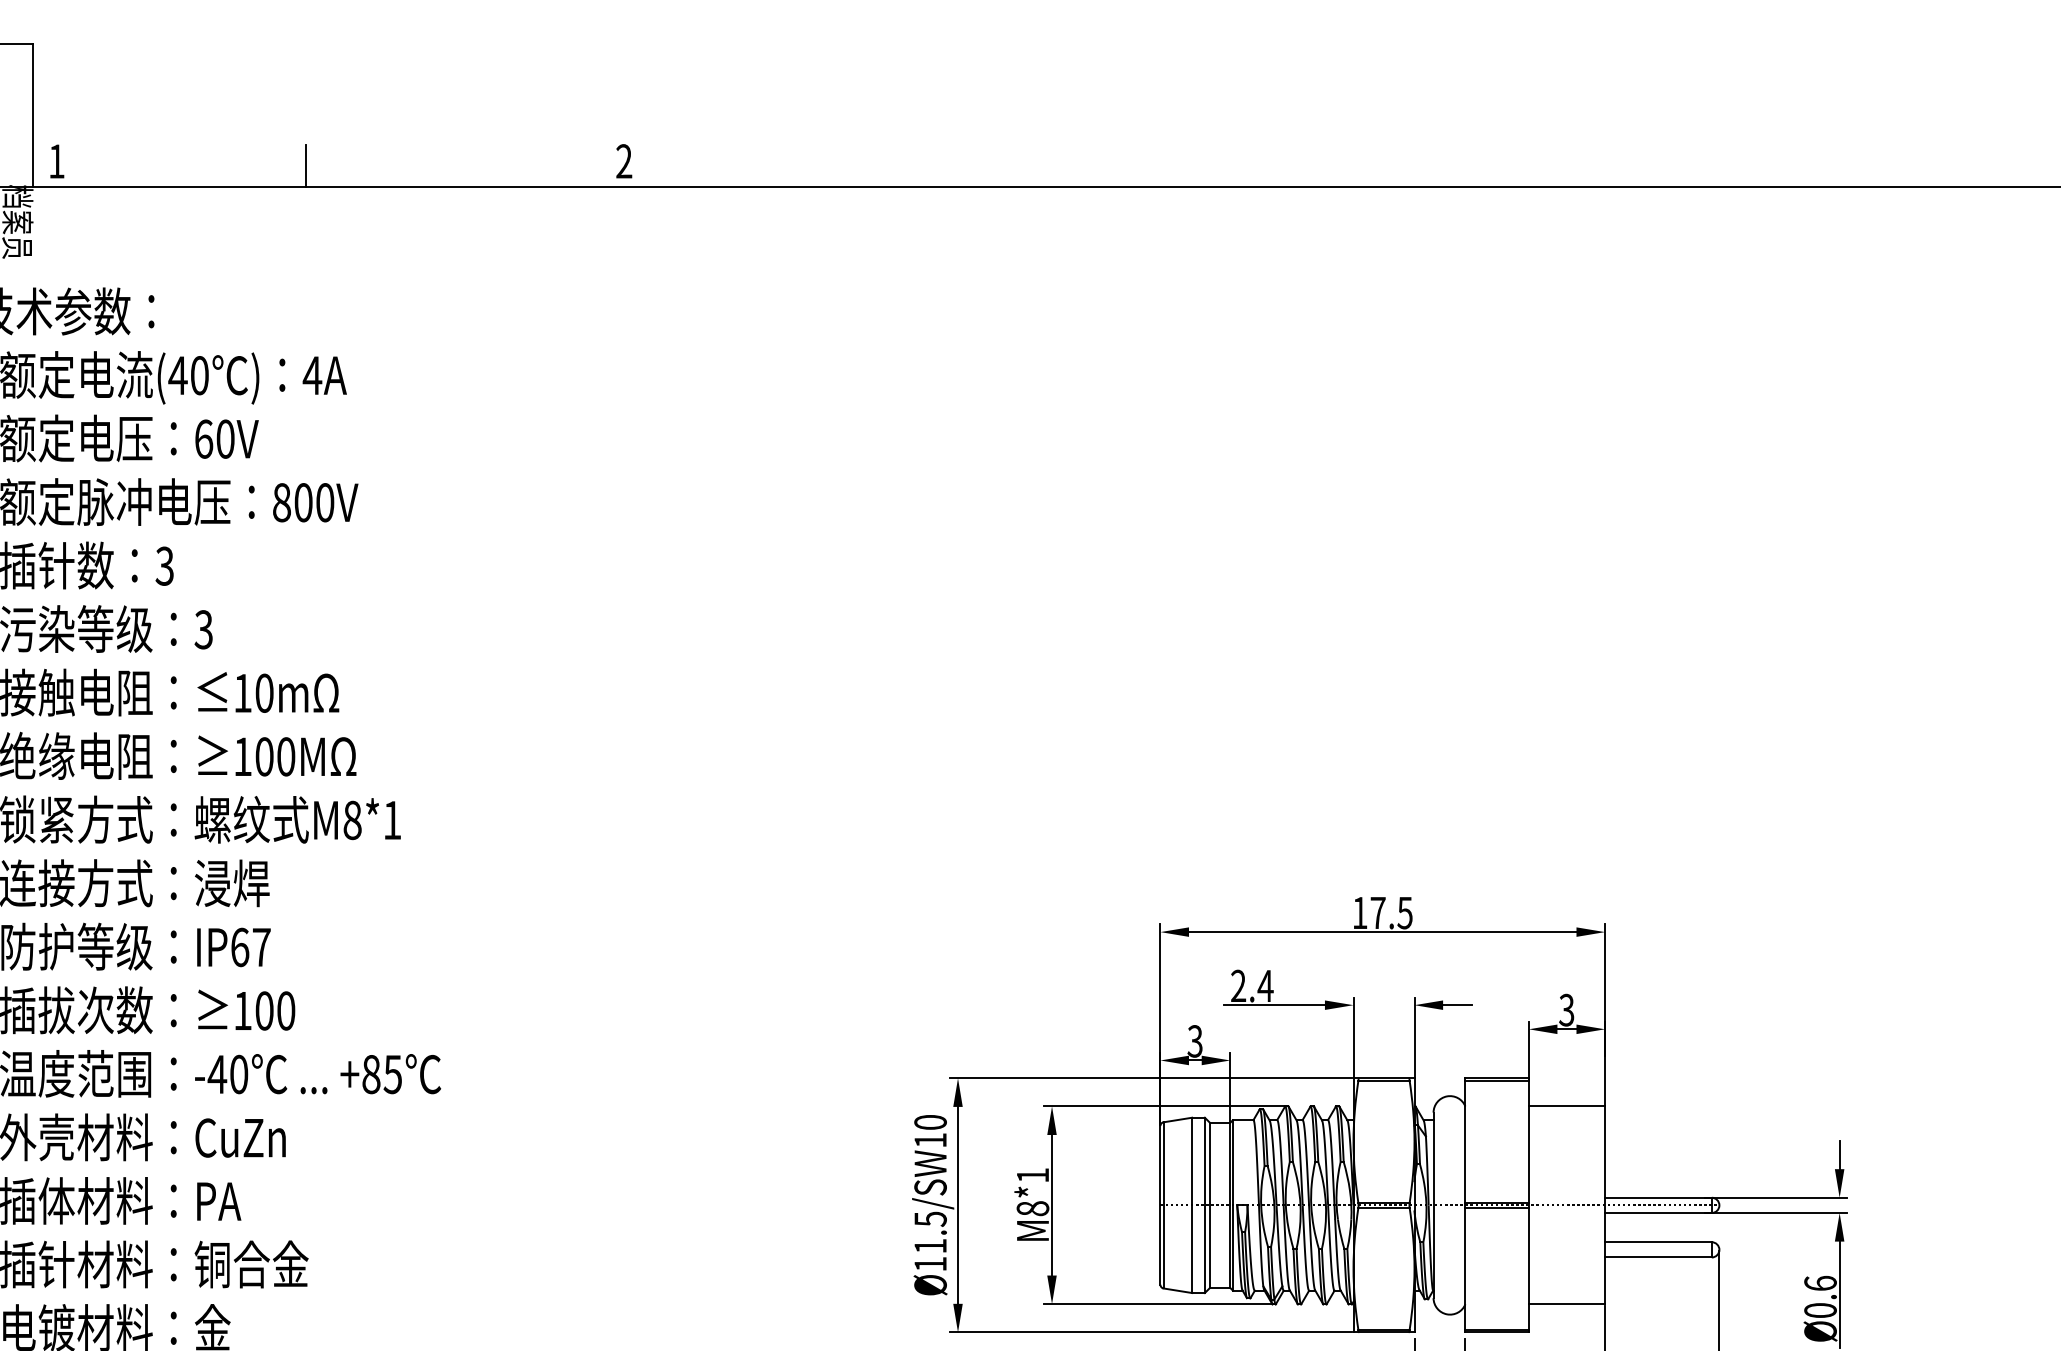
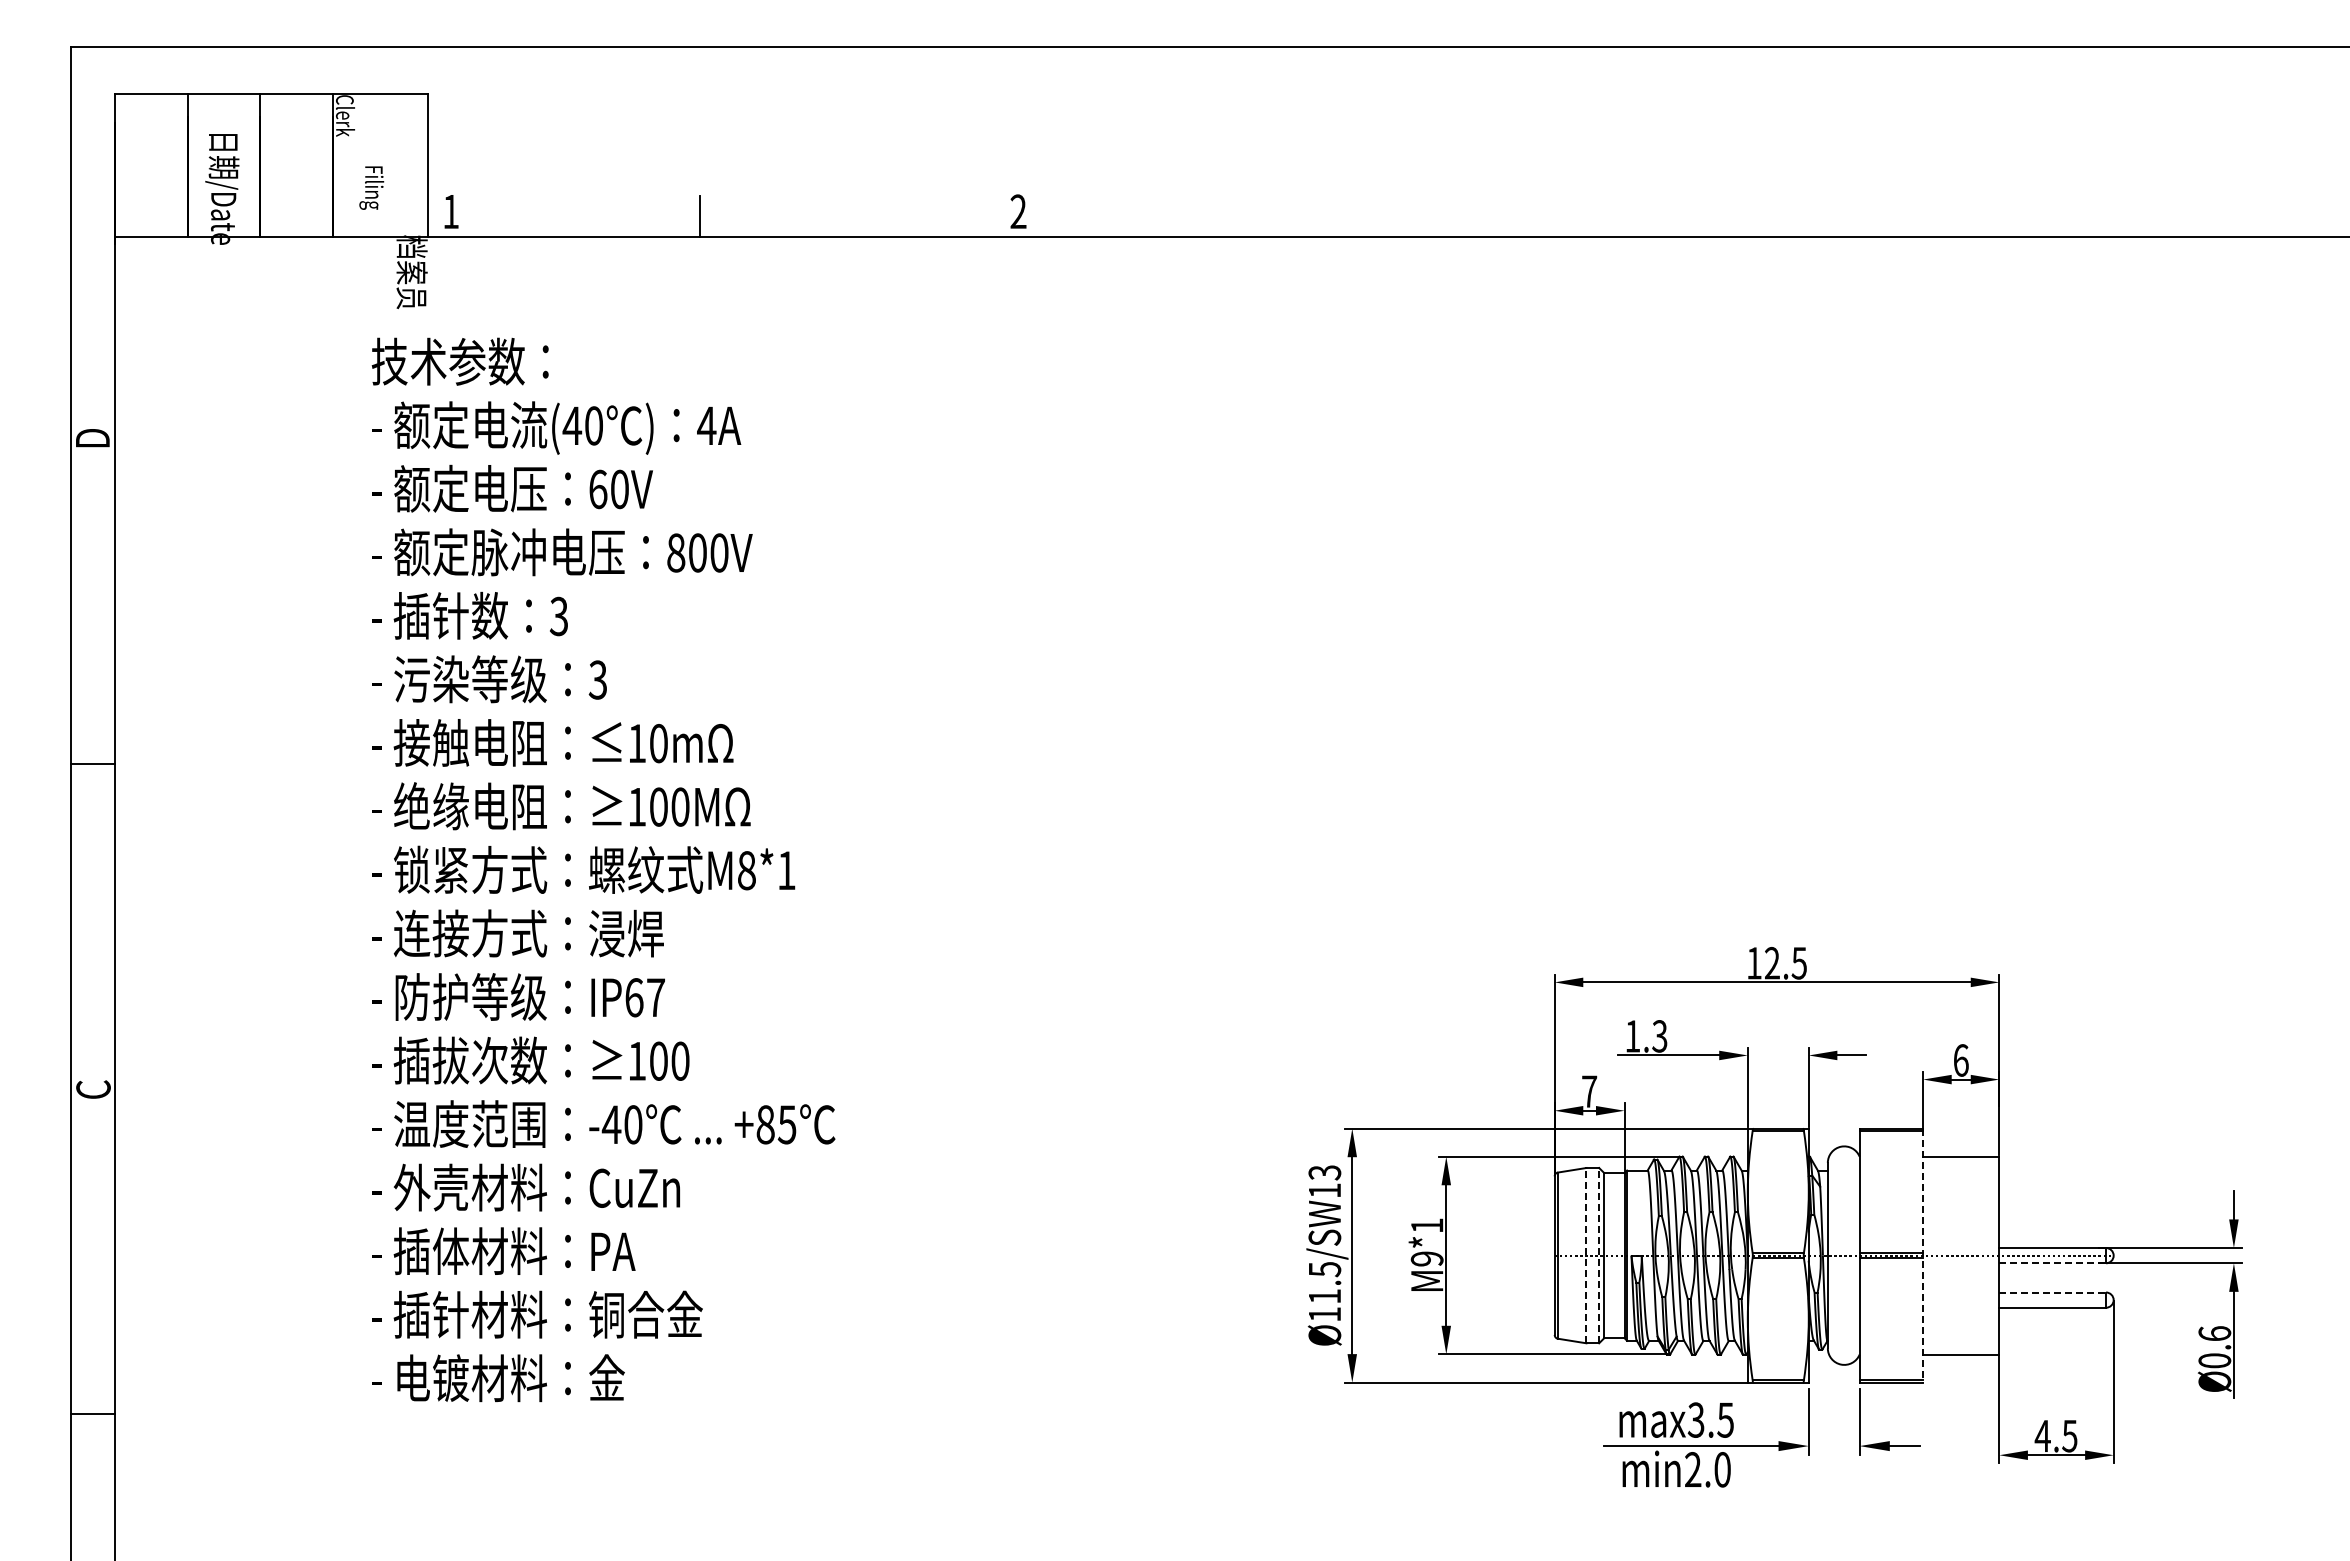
text: (1378, 912) -> (1772, 962), 17.5 -> 12.5
text: (1252, 986) -> (1646, 1036), 2.4 -> 1.3
text: (1566, 1010) -> (1960, 1060), 3 -> 6
text: (1195, 1041) -> (1589, 1091), 3 -> 7
text: (930, 1122) -> (1324, 1172), Ø11.5/SW10 -> Ø11.5/SW13
line: (1192, 1205) -> (1586, 1255), solid -> dashed
line: (1205, 1205) -> (1599, 1255), solid -> dashed
line: (1529, 1206) -> (1923, 1256), solid -> dashed
text: (1032, 1208) -> (1426, 1258), M8*1 -> M9*1
line: (1659, 1213) -> (2053, 1263), solid -> dashed
line: (1659, 1242) -> (2053, 1292), solid -> dashed

